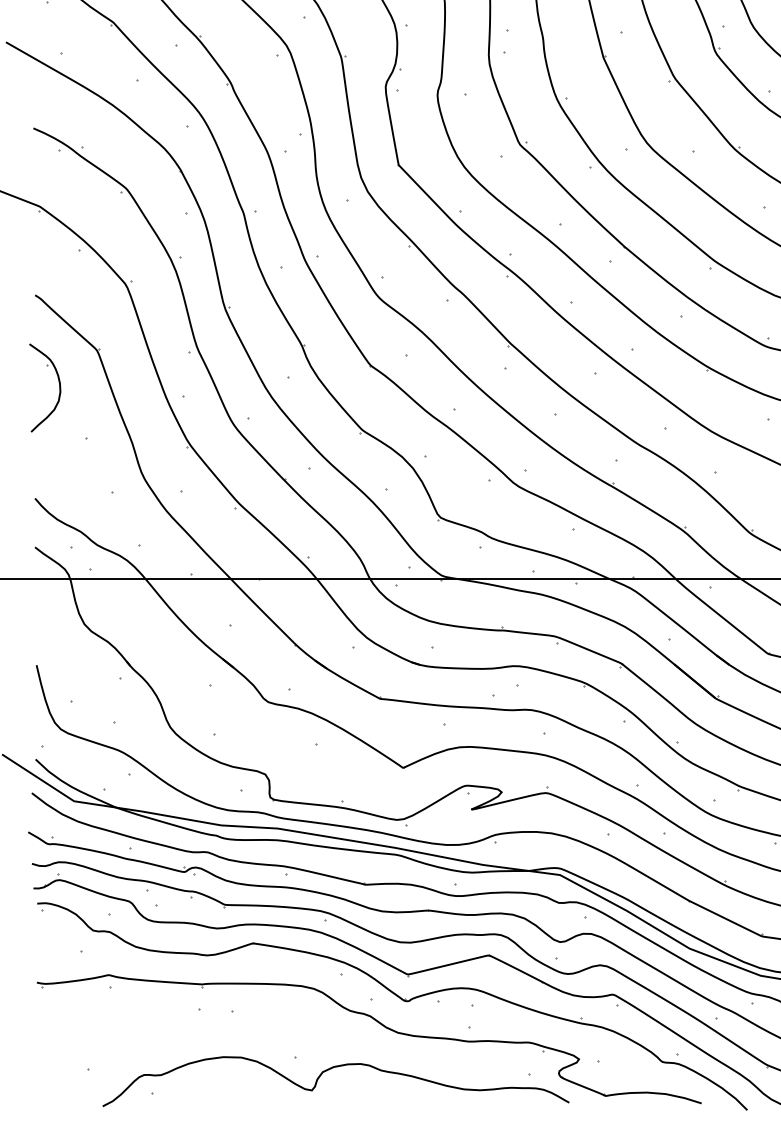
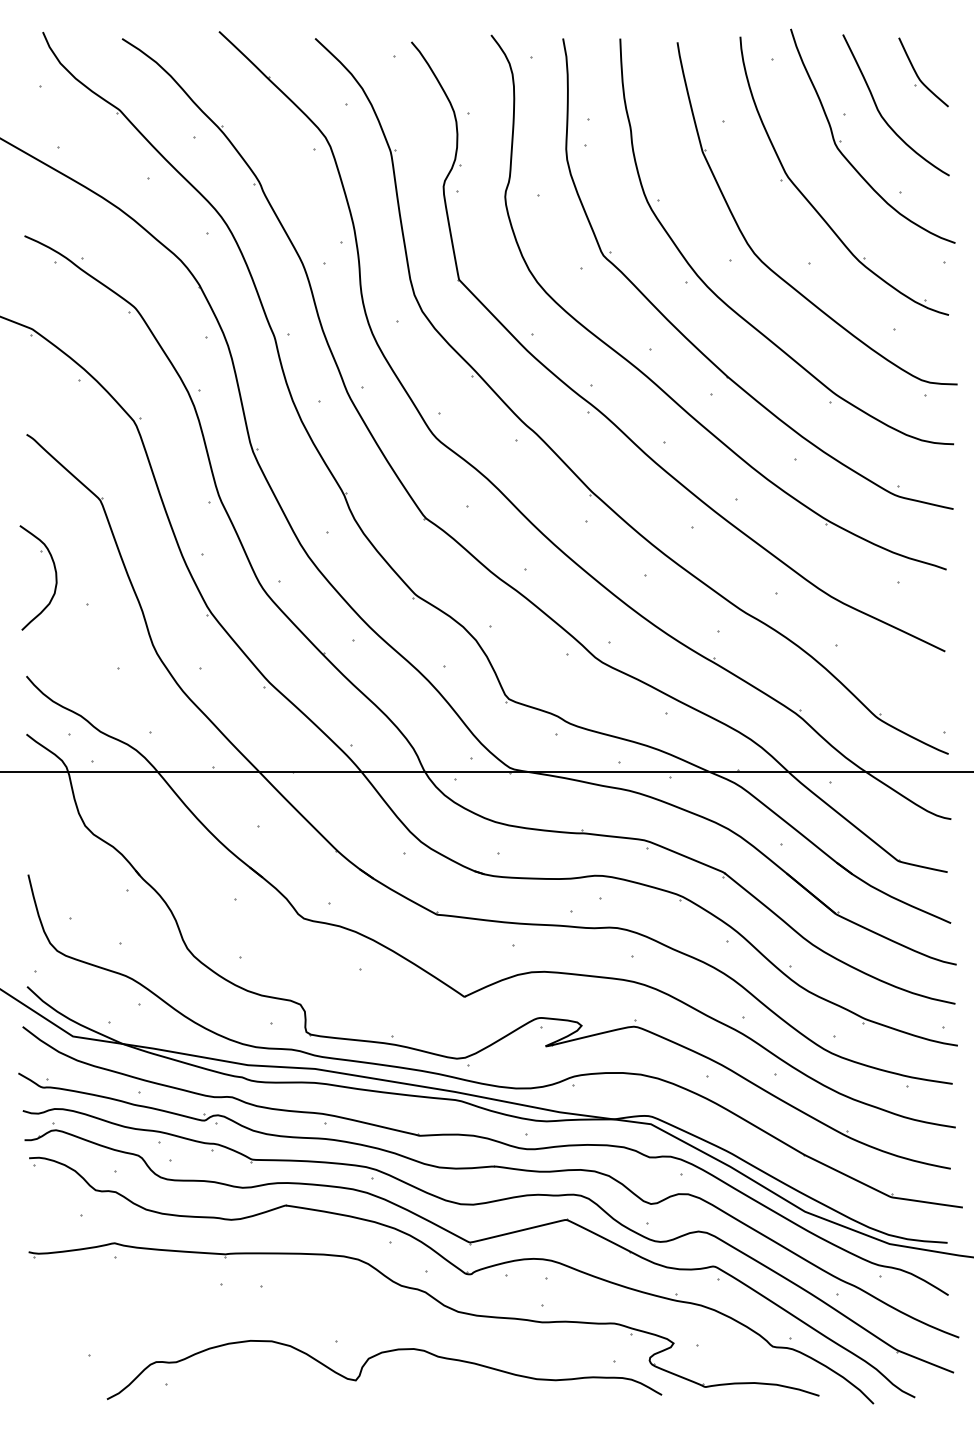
part: (59, 387) -> (55, 577), moved

